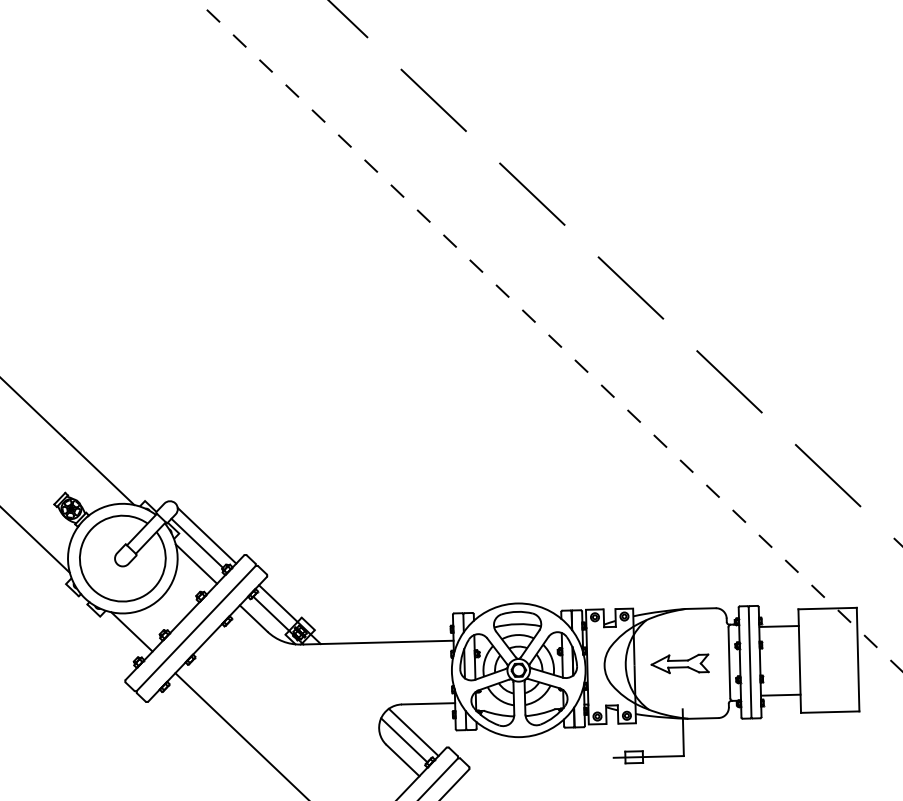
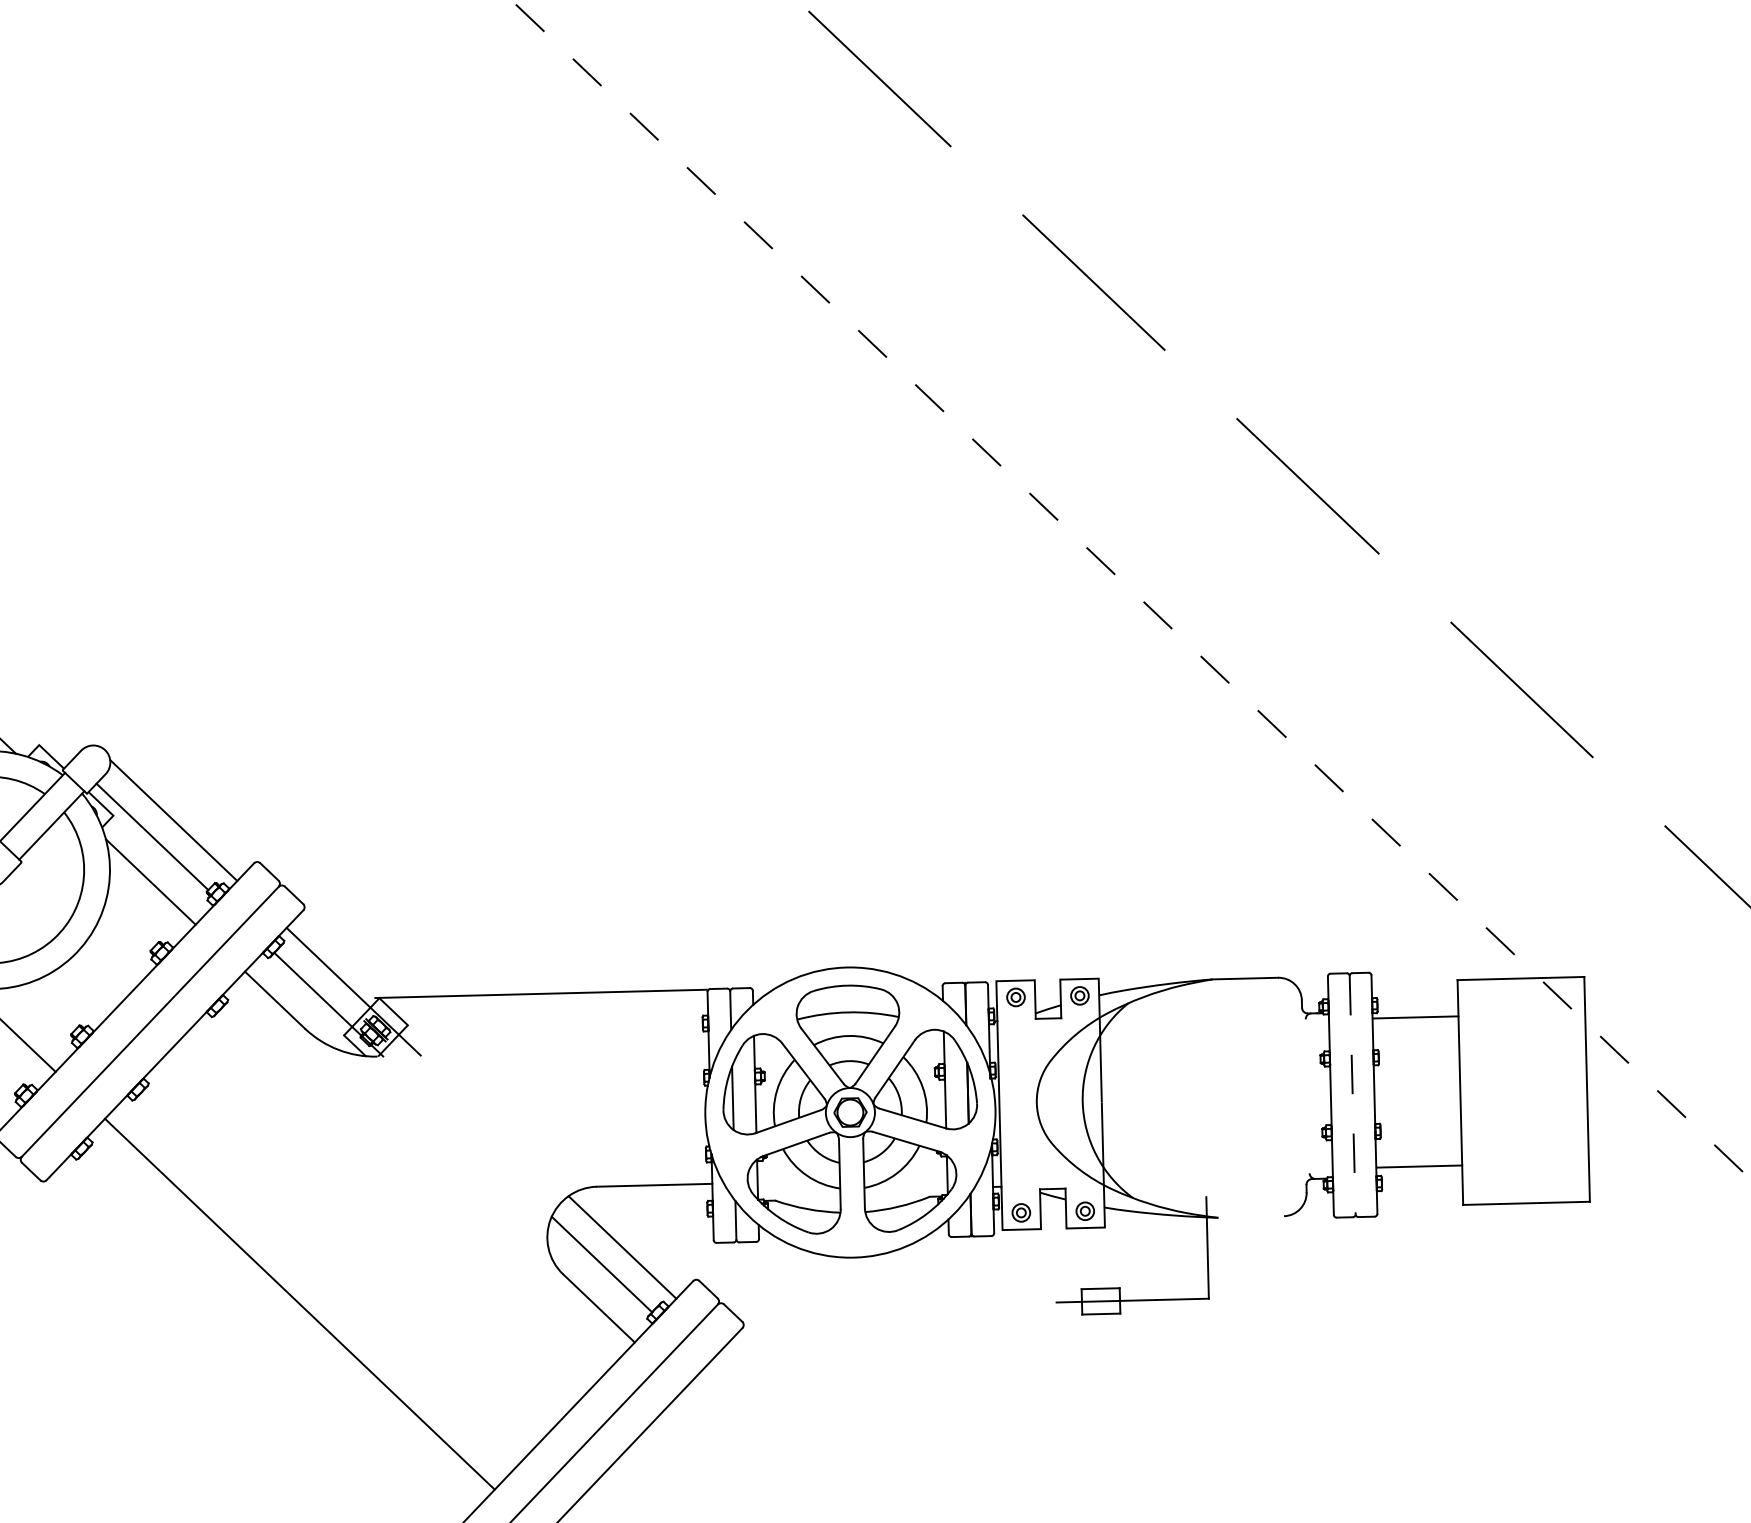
line: (376, 642) -> (539, 993), moved
line: (729, 662) -> (1307, 1095), removed
line: (750, 662) -> (1353, 1095), solid -> dashed
part: (679, 663) -> (1199, 1097), removed
line: (703, 718) -> (1251, 1217), removed

